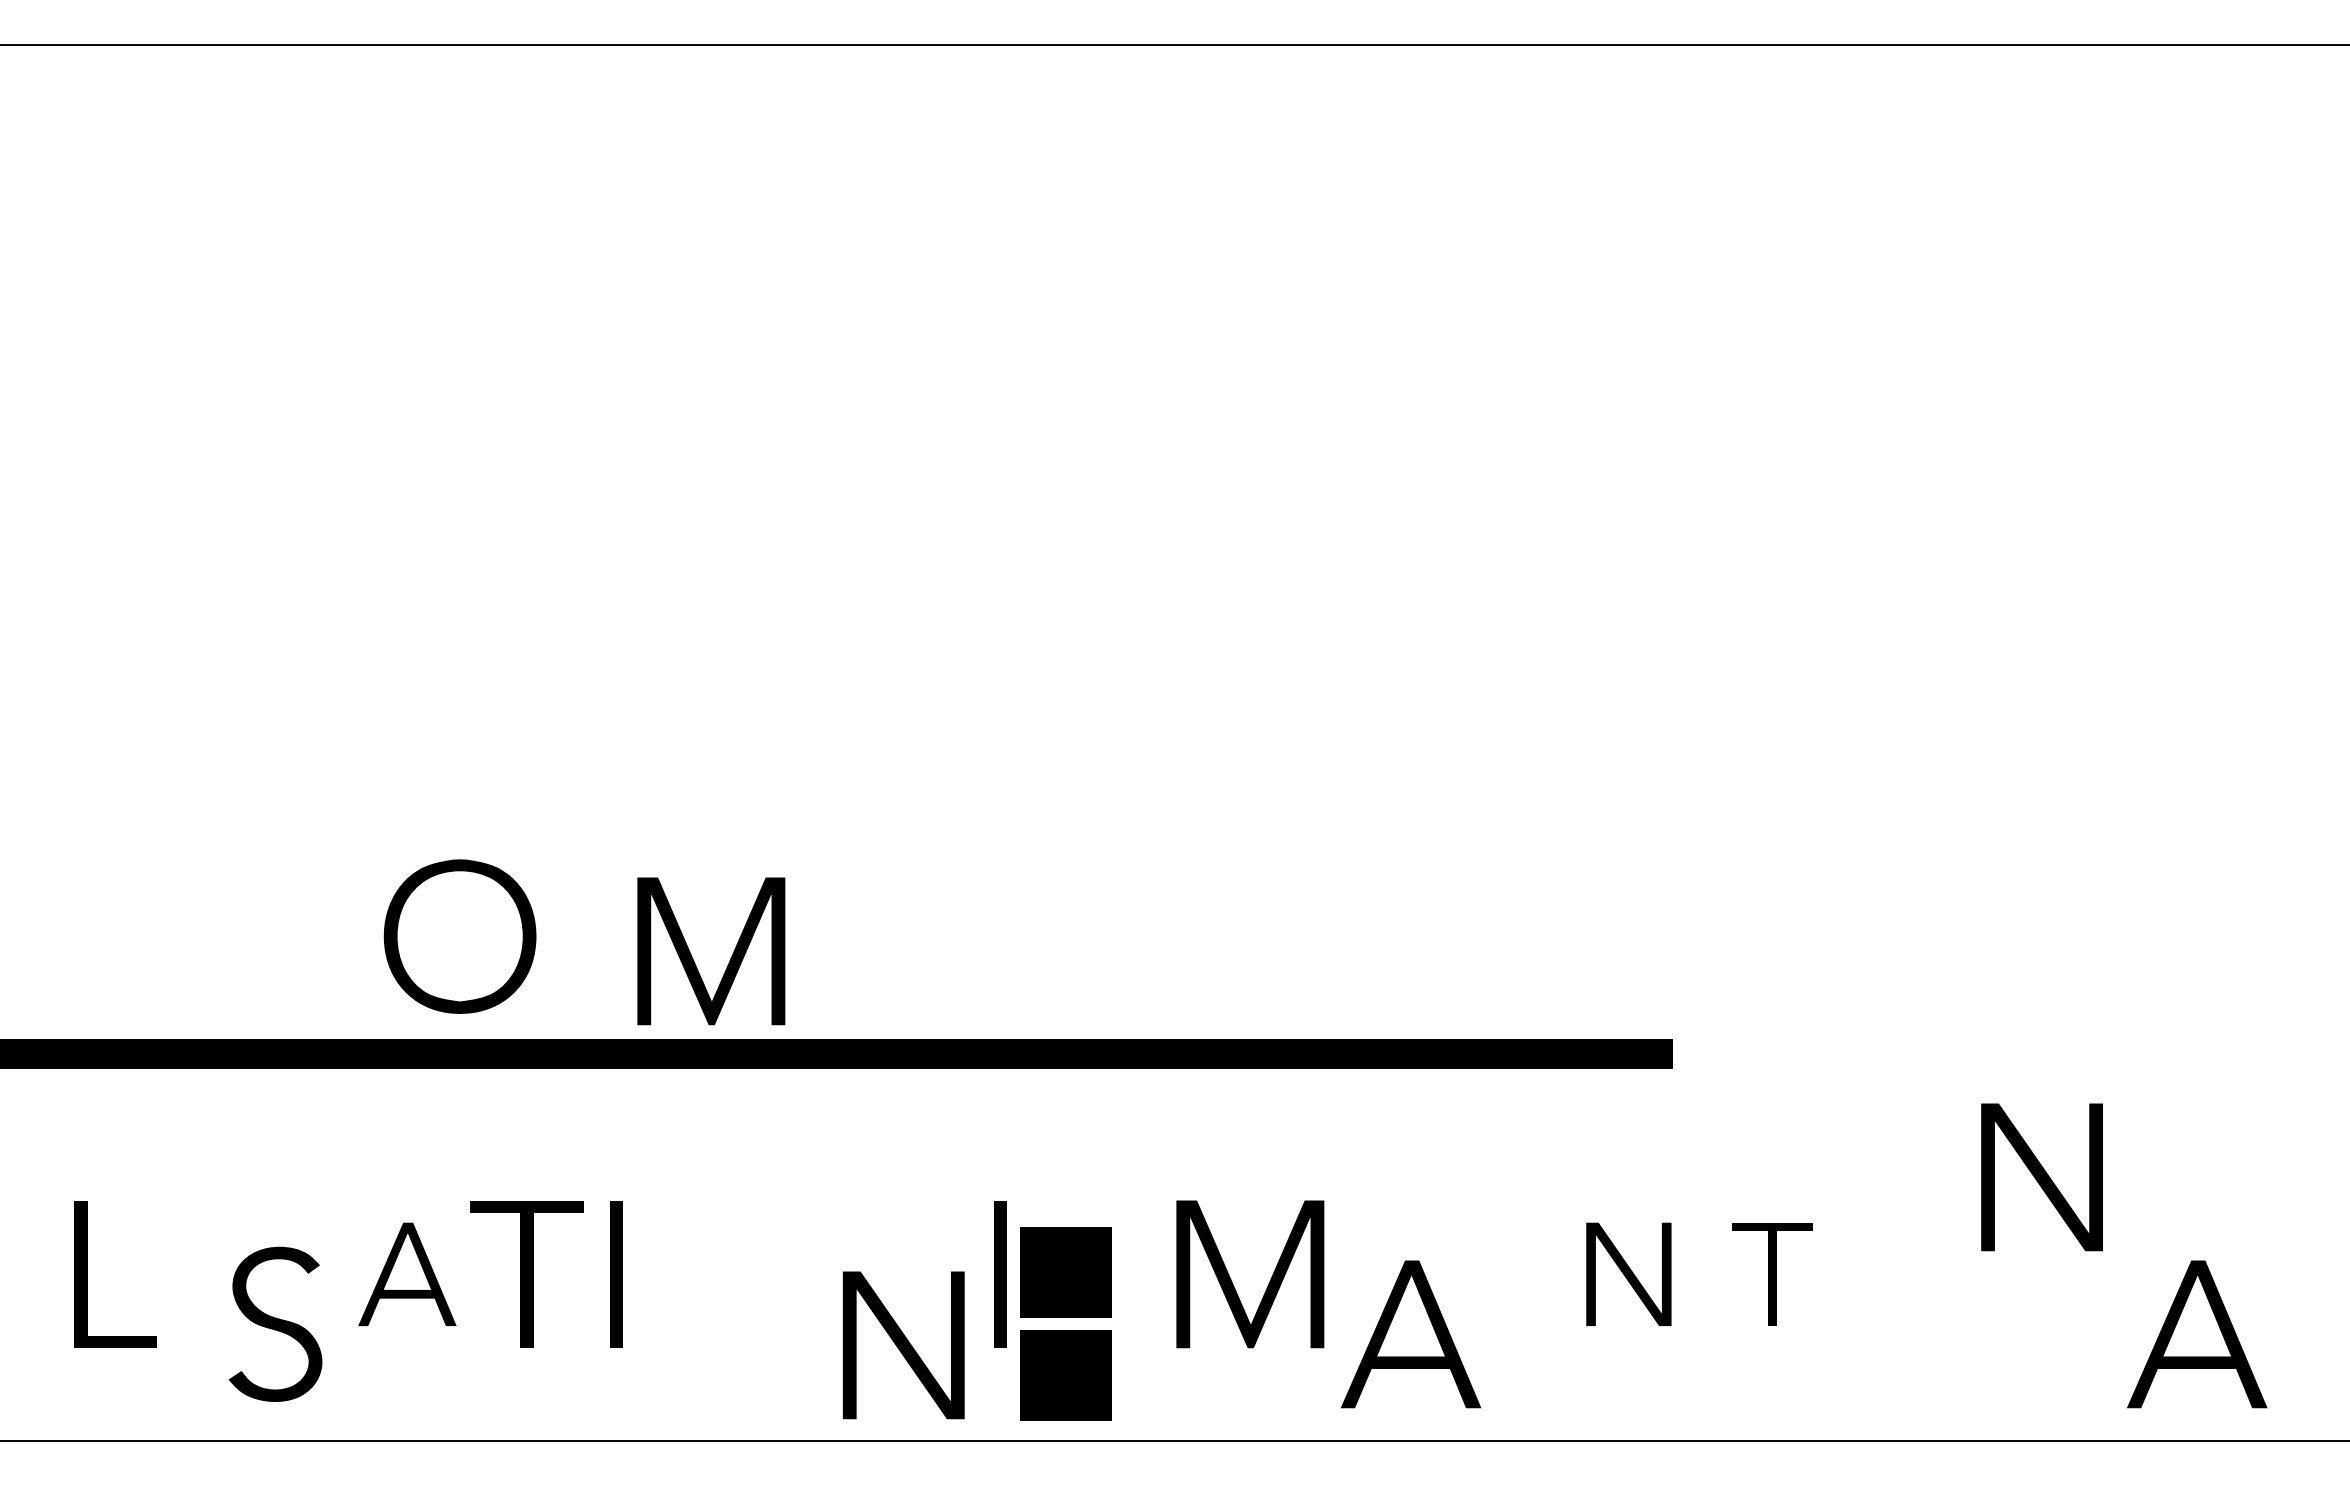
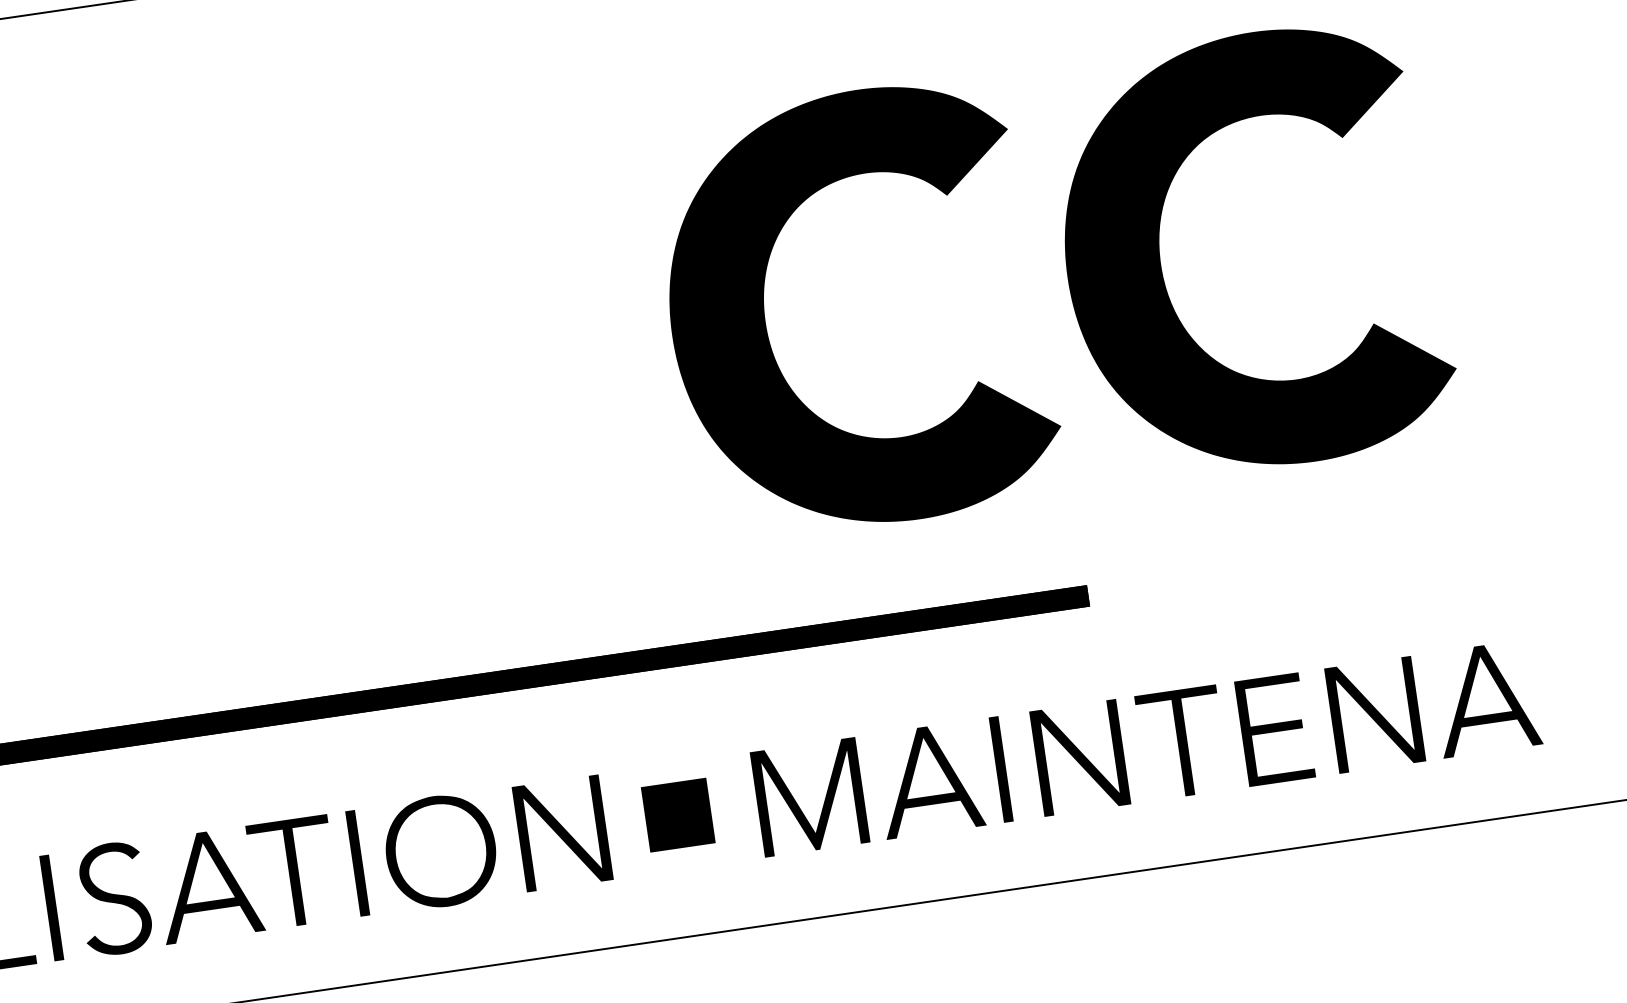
fill: (1411, 613) -> (856, 308), added
fill: (1965, 613) -> (1251, 251), added
part: (459, 936) -> (440, 851), moved
part: (693, 958) -> (379, 629), removed
part: (2041, 1177) -> (1374, 715), moved
fill: (187, 1274) -> (51, 908), added
part: (407, 1274) -> (208, 885), size x1.43
part: (1000, 1274) -> (631, 823), removed
fill: (1517, 1274) -> (1000, 769), added
part: (1628, 1274) -> (1080, 758), size x1.43
part: (1772, 1274) -> (1182, 743), size x1.43
fill: (1901, 1274) -> (1274, 729), added
part: (275, 1323) -> (114, 898), moved
part: (1411, 1334) -> (929, 780), moved
part: (2197, 1334) -> (1486, 698), moved
part: (903, 1345) -> (562, 833), moved
part: (1065, 1375) -> (688, 888), removed

